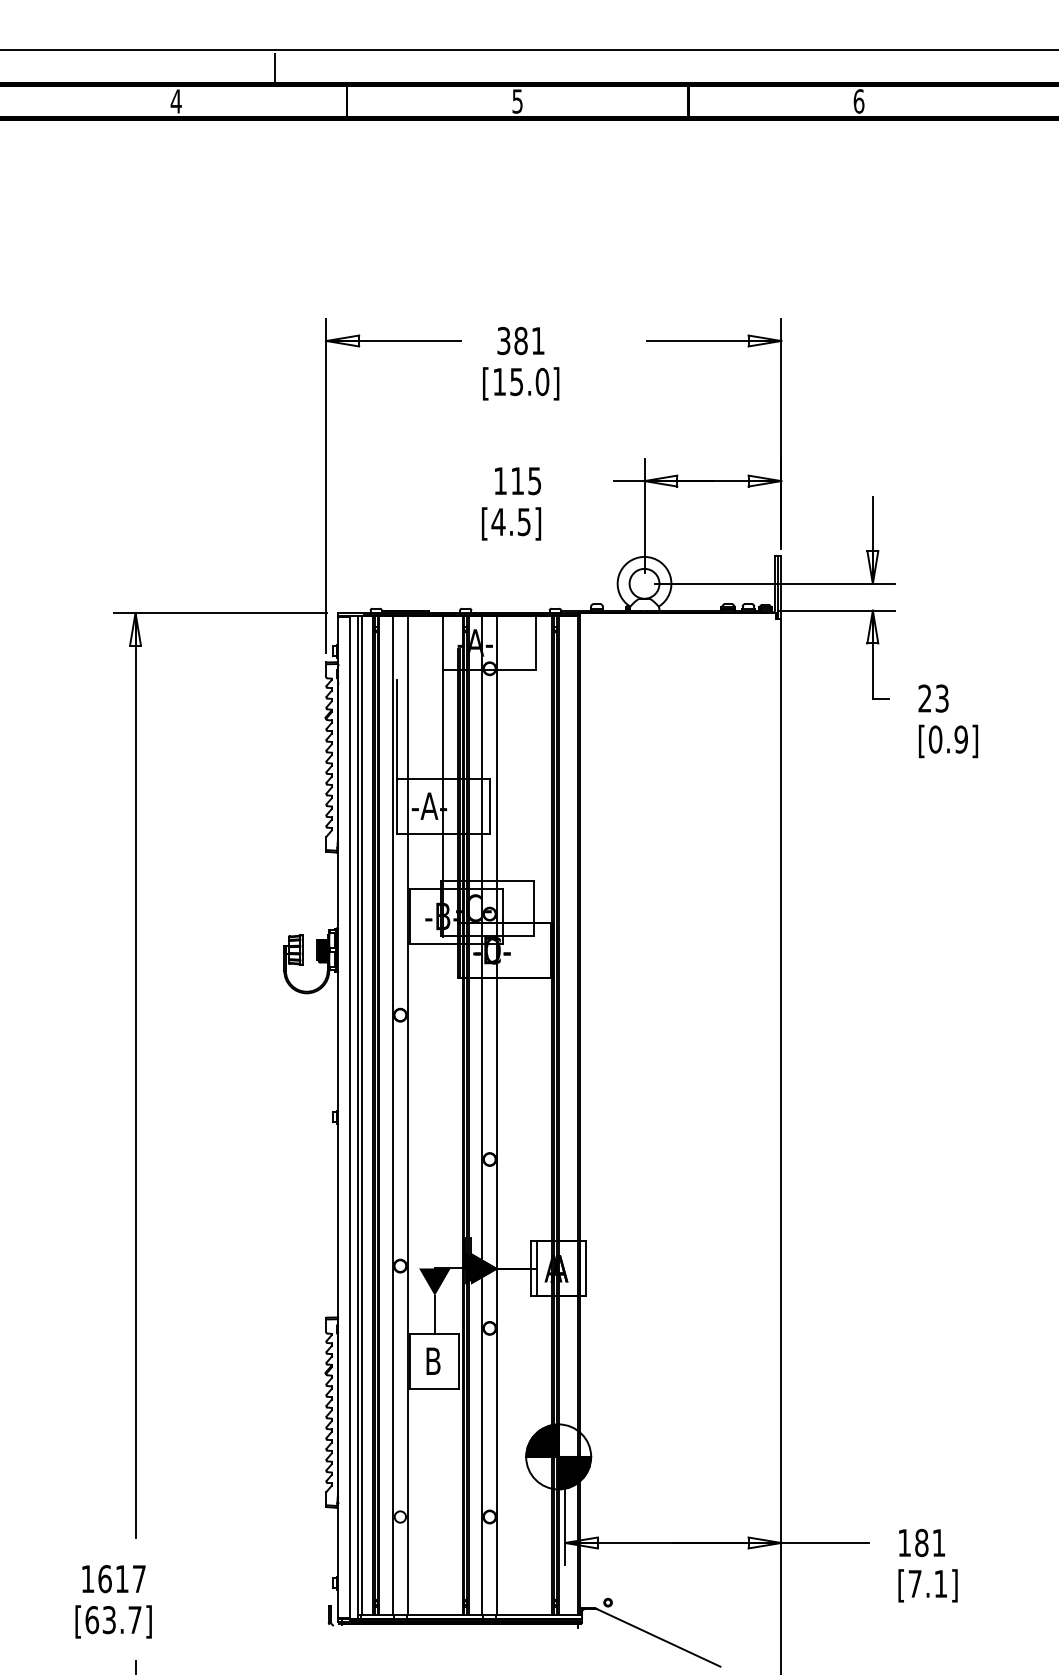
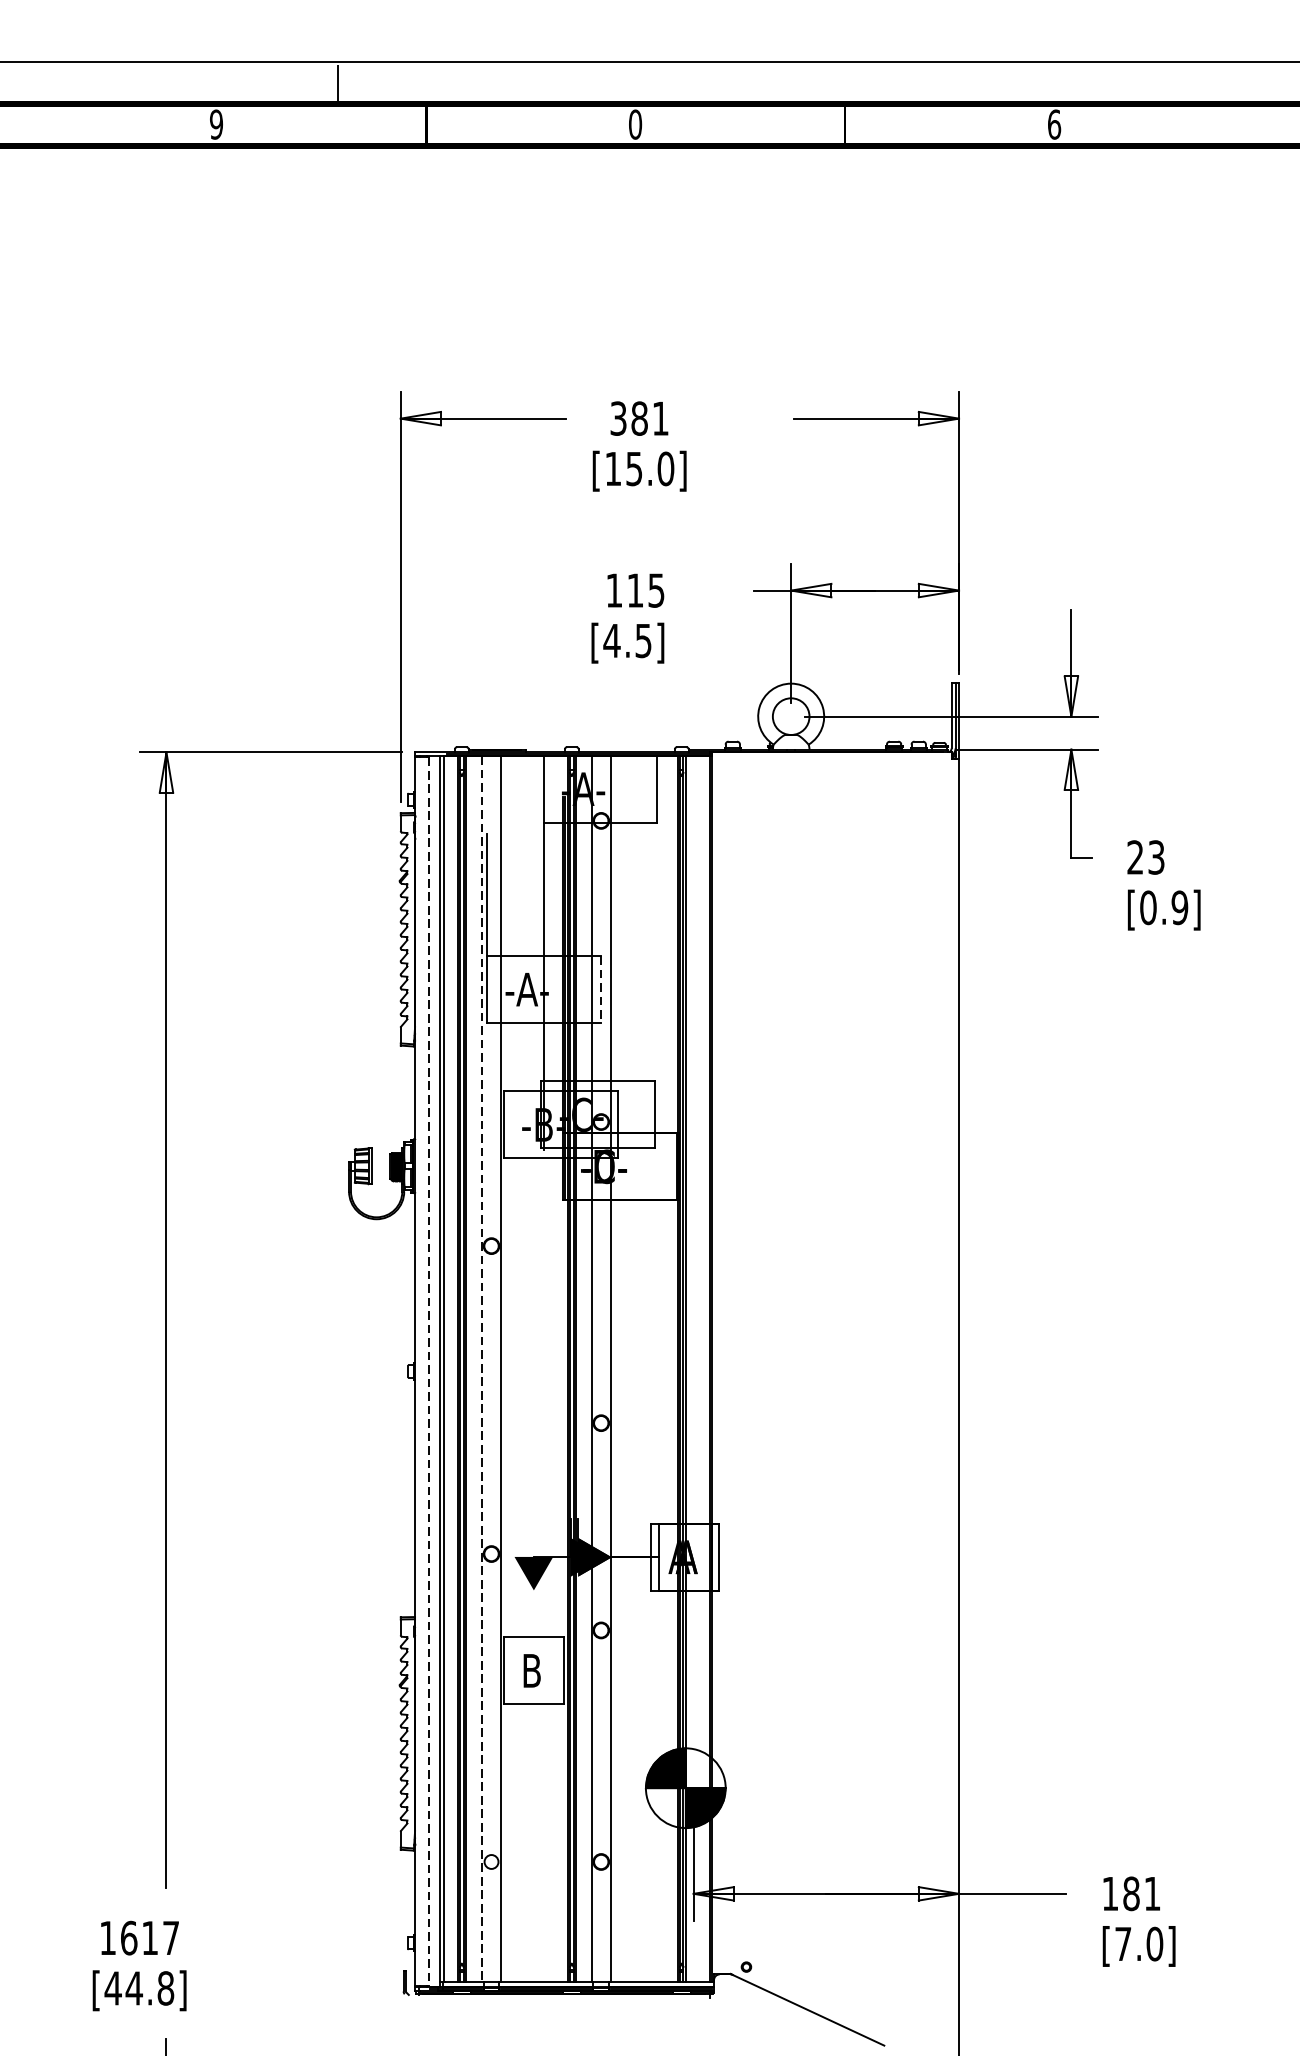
text: (175, 101) -> (215, 124), 4 -> 9
text: (517, 101) -> (635, 124), 5 -> 0
line: (489, 806) -> (600, 989), solid -> dashed
line: (392, 1116) -> (481, 1370), solid -> dashed
line: (349, 1117) -> (429, 1371), solid -> dashed
line: (434, 1314) -> (533, 1613), removed
text: (940, 1583) -> (1154, 1943), [7.1] -> [7.0]
text: (113, 1620) -> (139, 1988), [63.7] -> [44.8]

